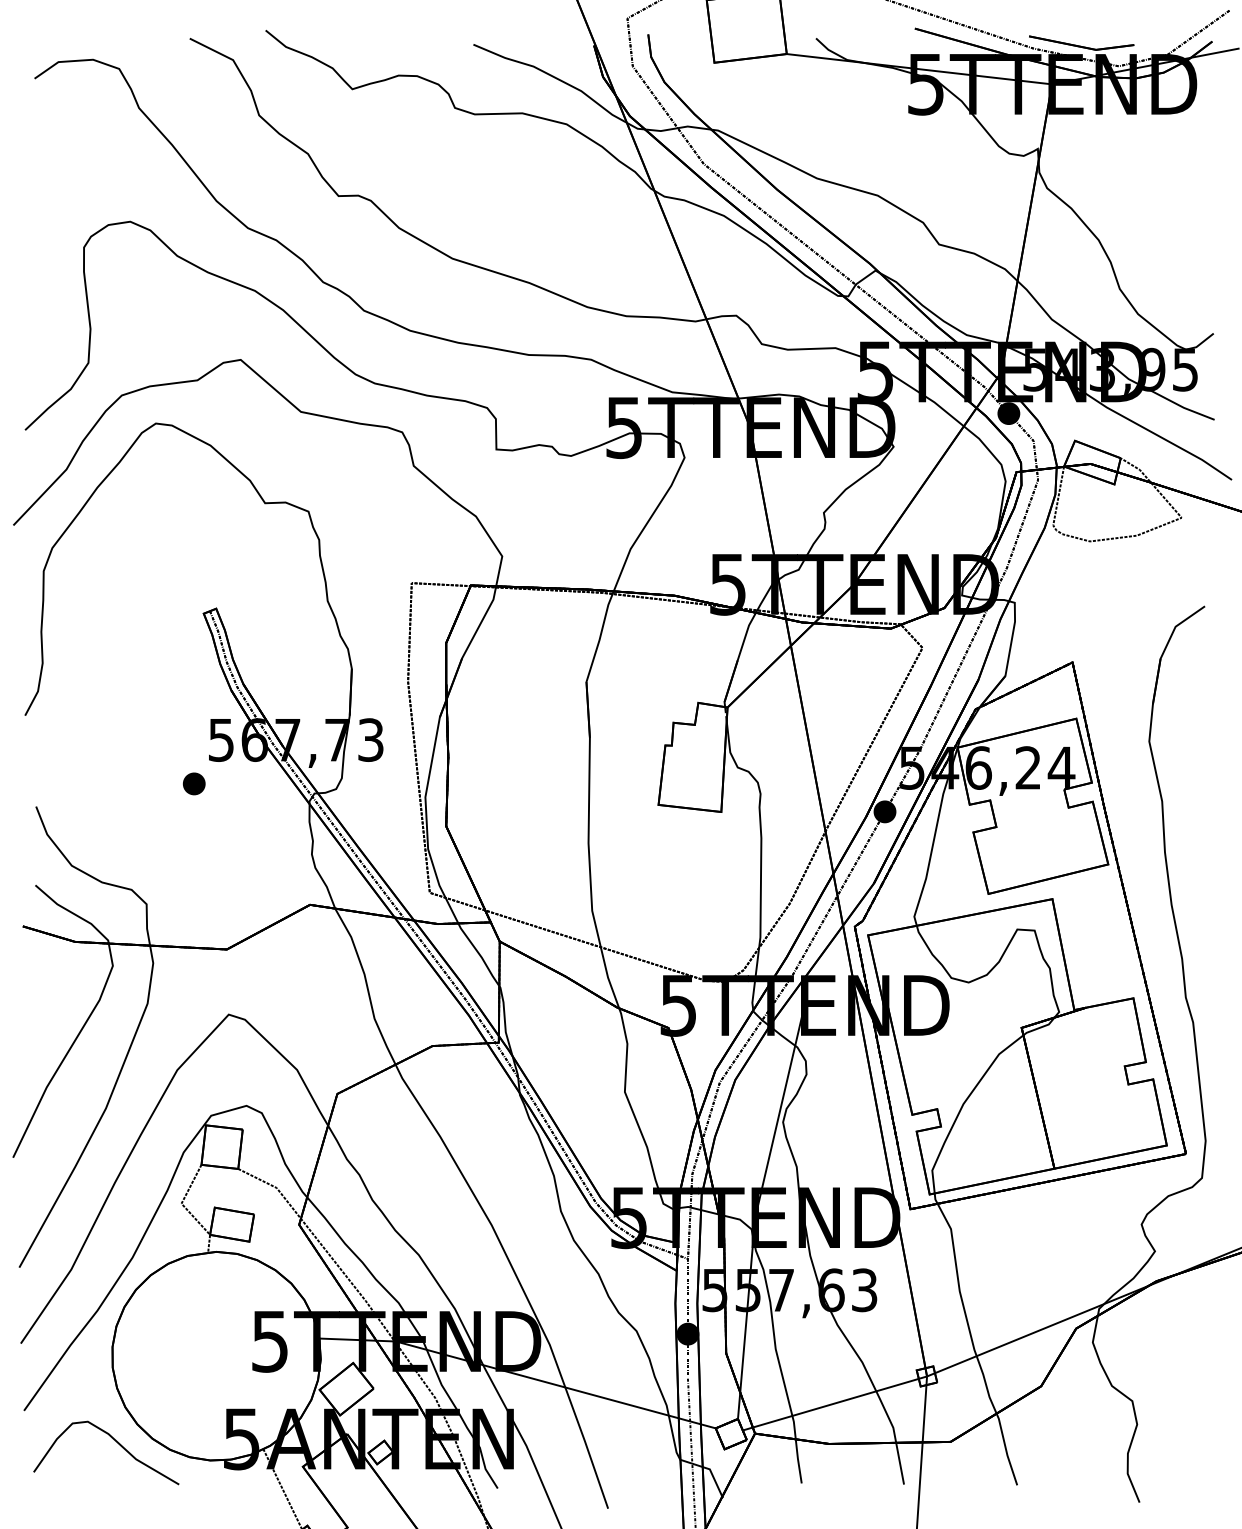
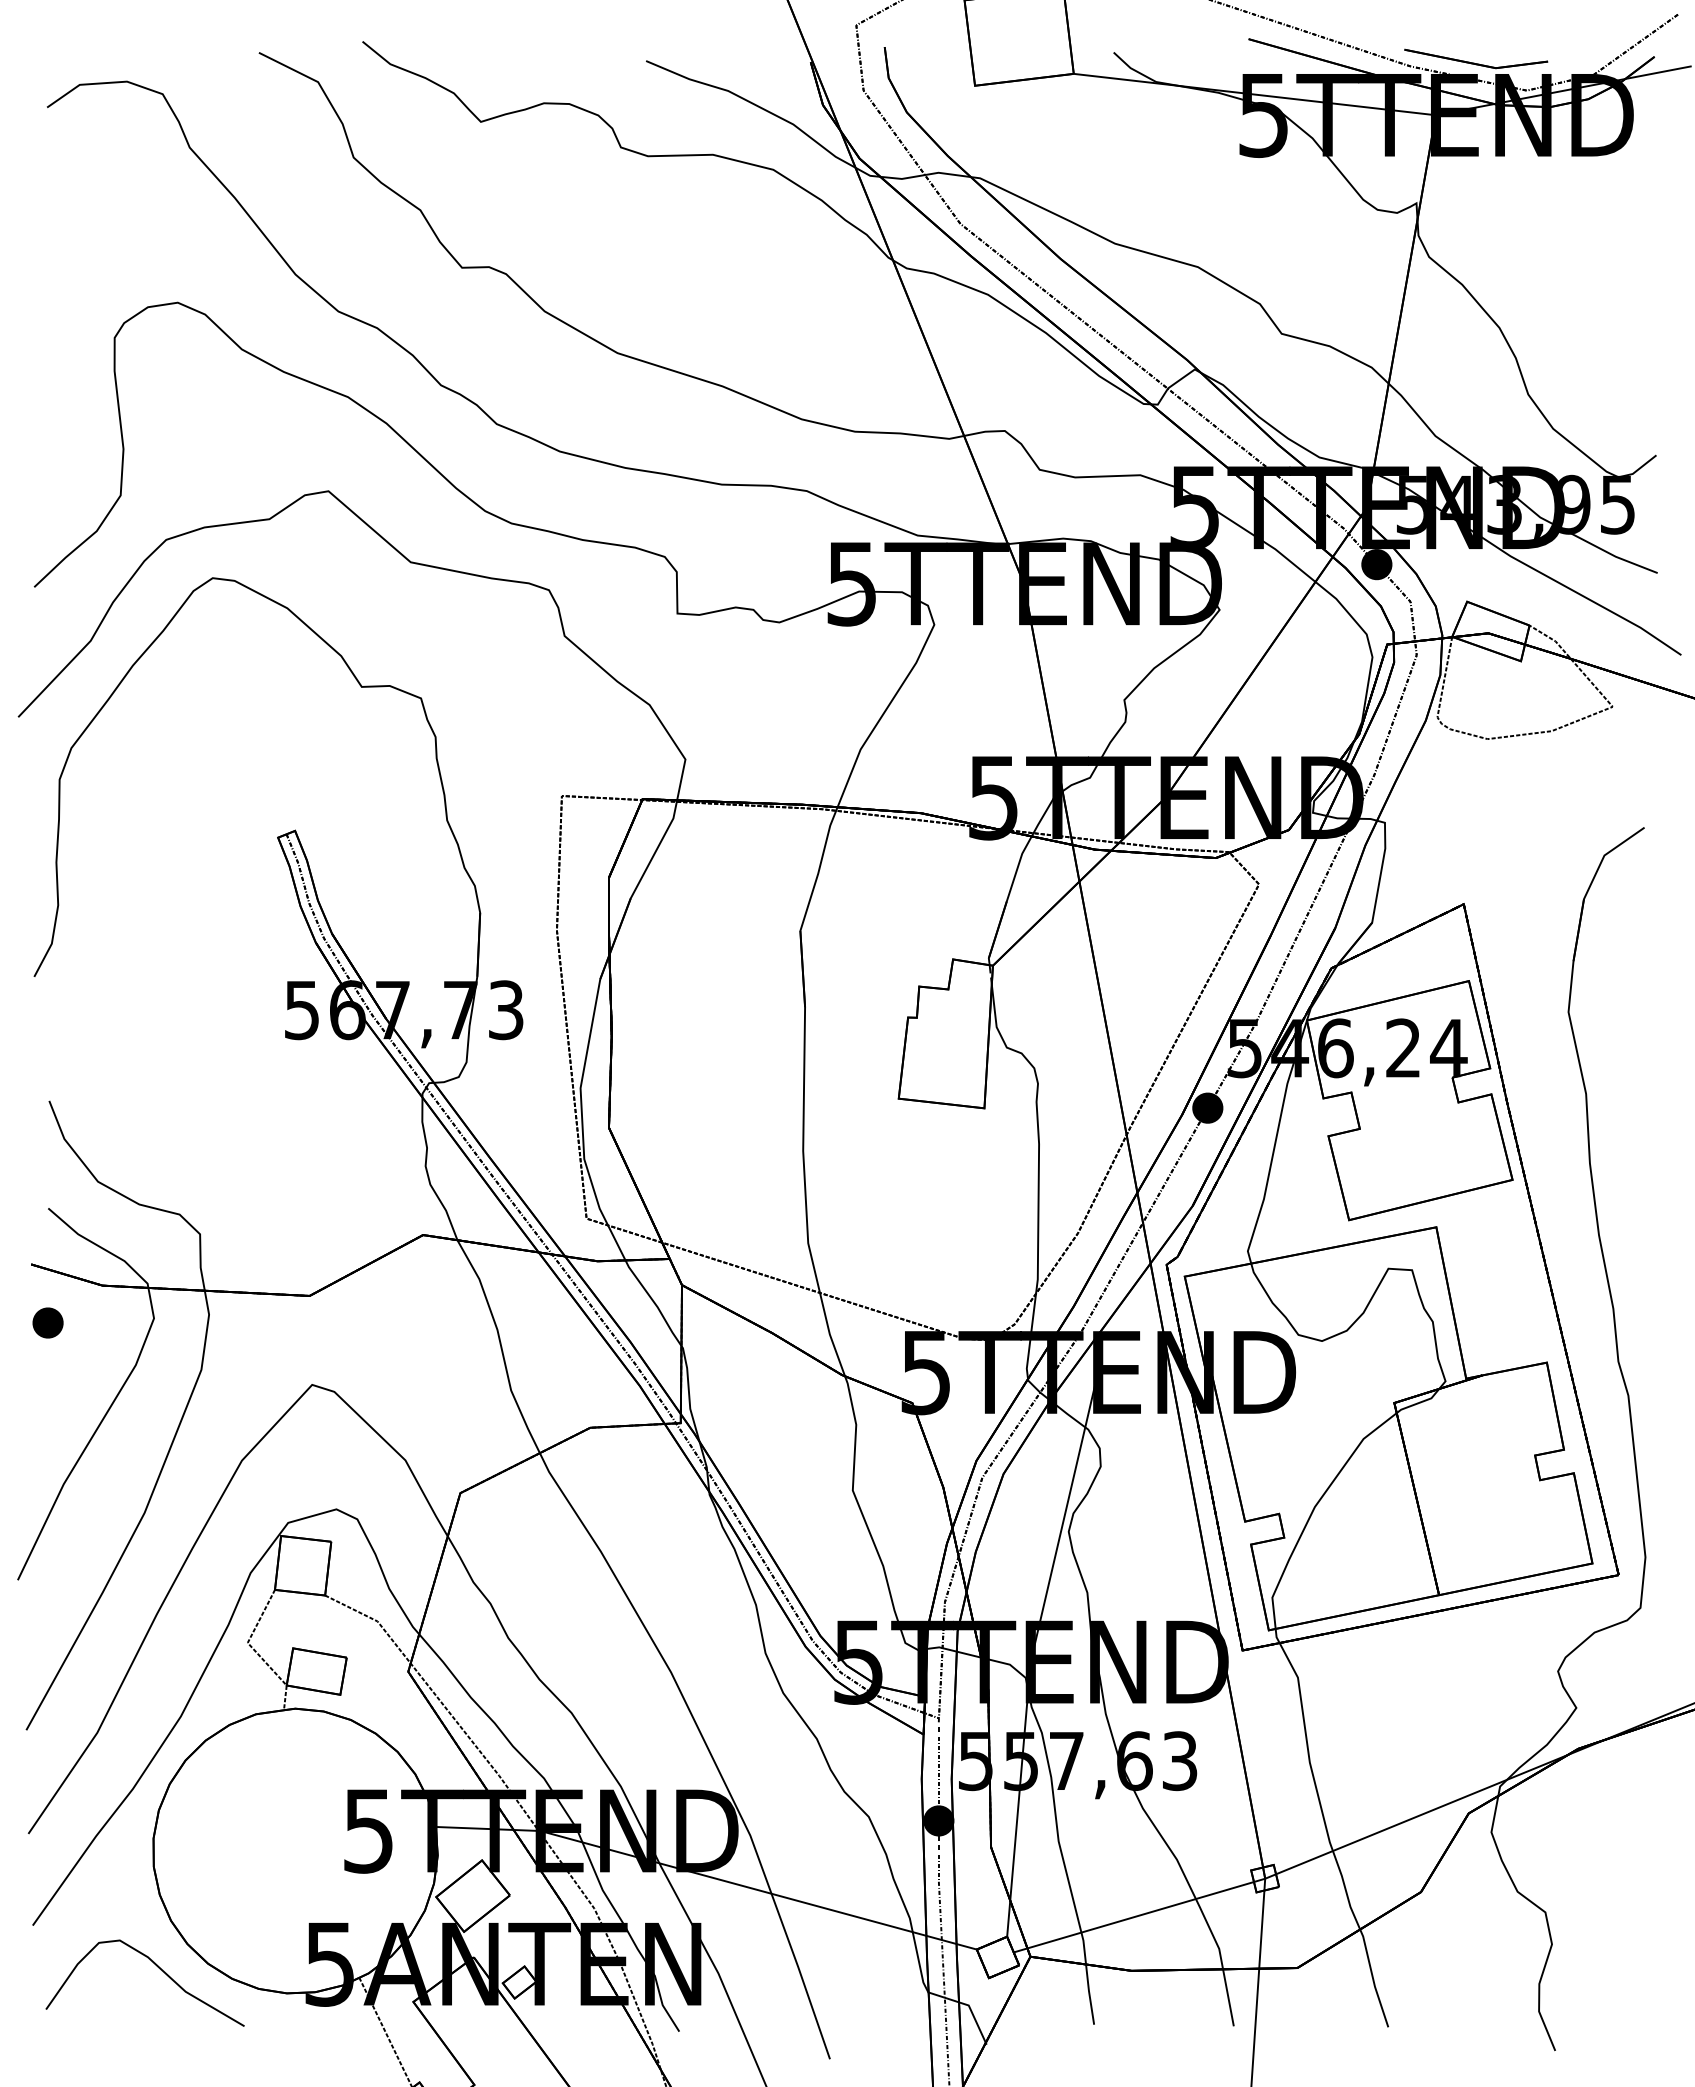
part: (193, 783) -> (47, 1322), moved

